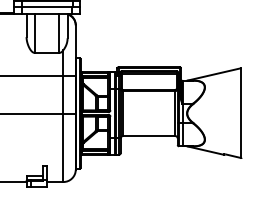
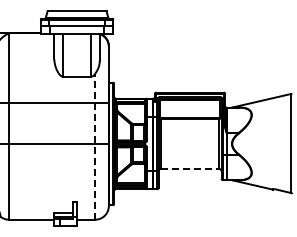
line: (63, 115) -> (95, 146), solid -> dashed
line: (149, 135) -> (190, 168), solid -> dashed

